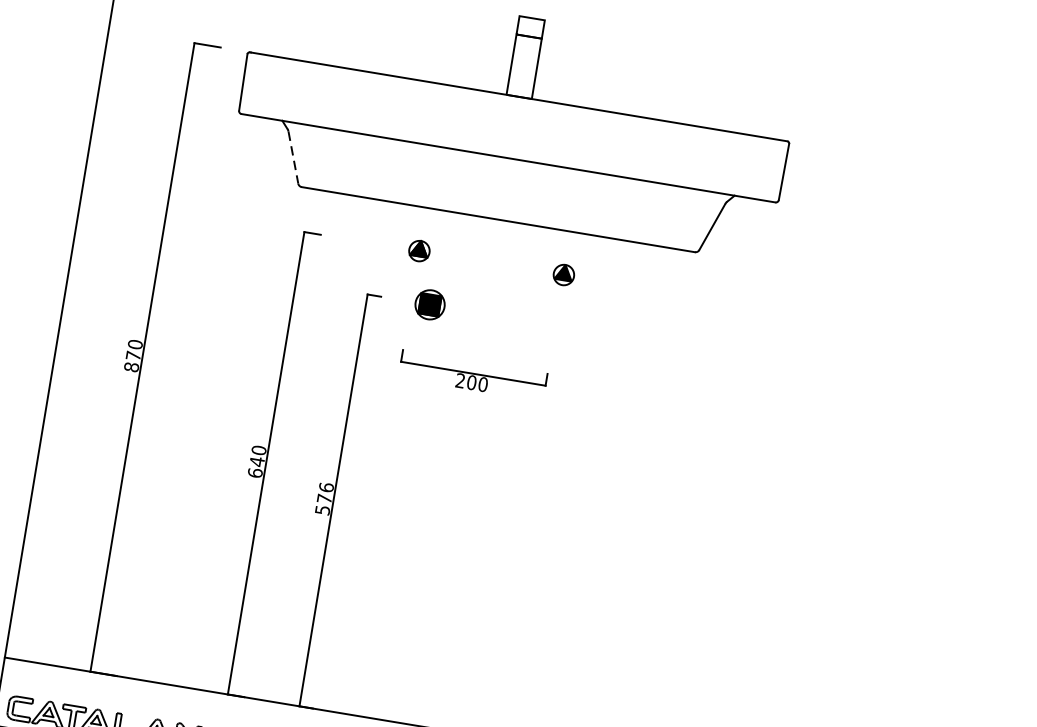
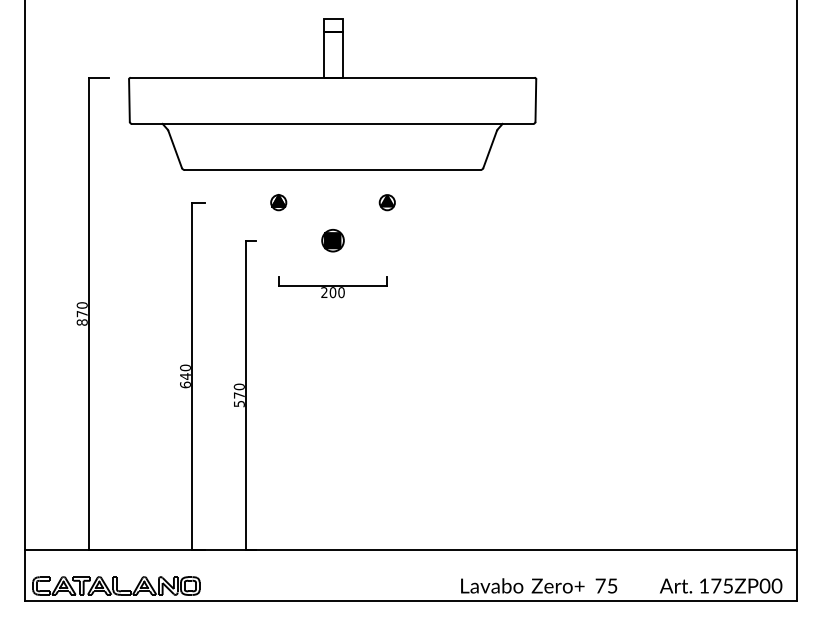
line: (293, 157) -> (175, 149), dashed -> solid
part: (429, 304) -> (332, 240), moved
text: (325, 486) -> (238, 386), 576 -> 570

